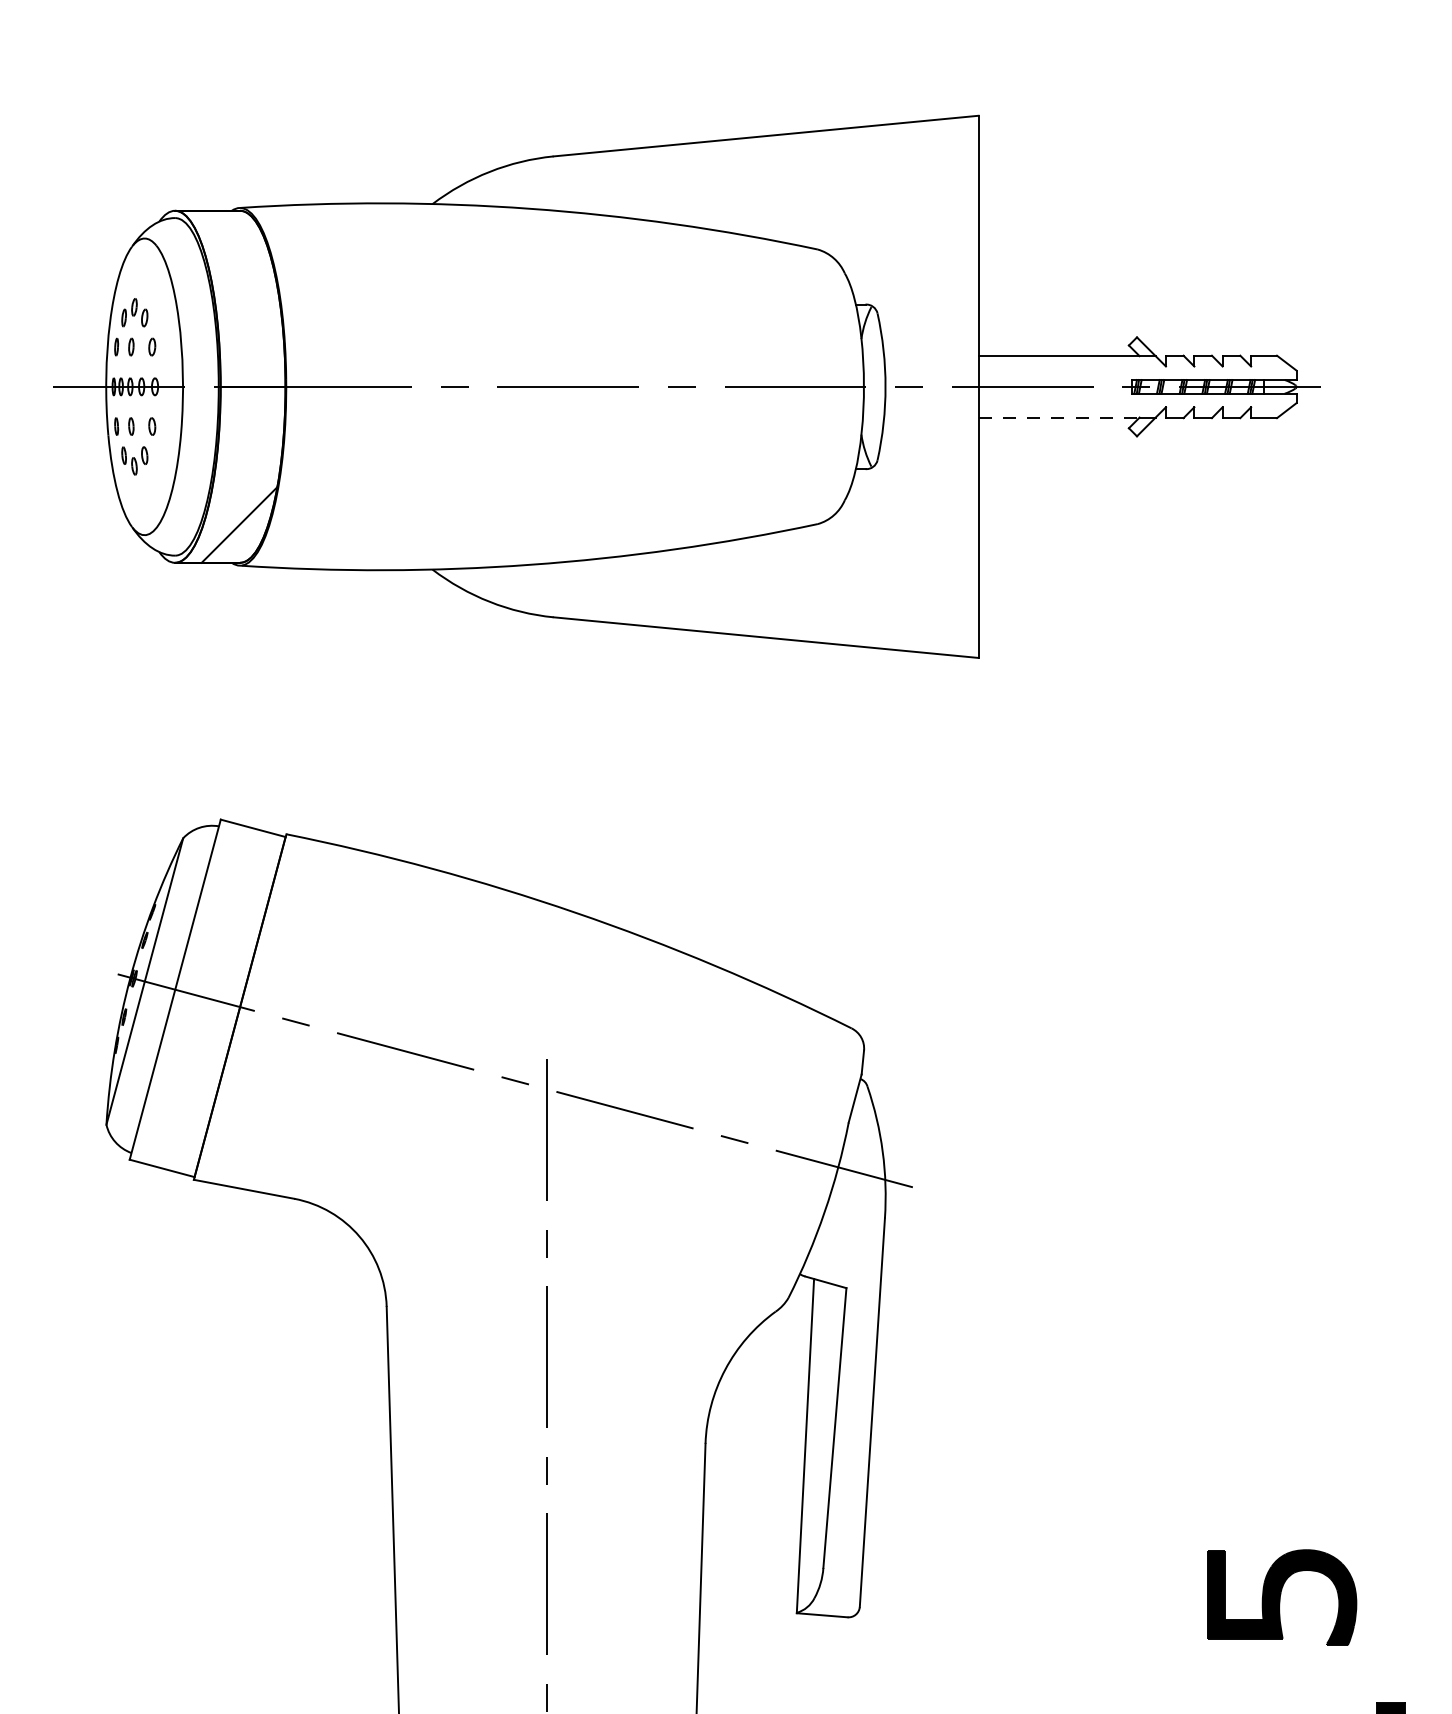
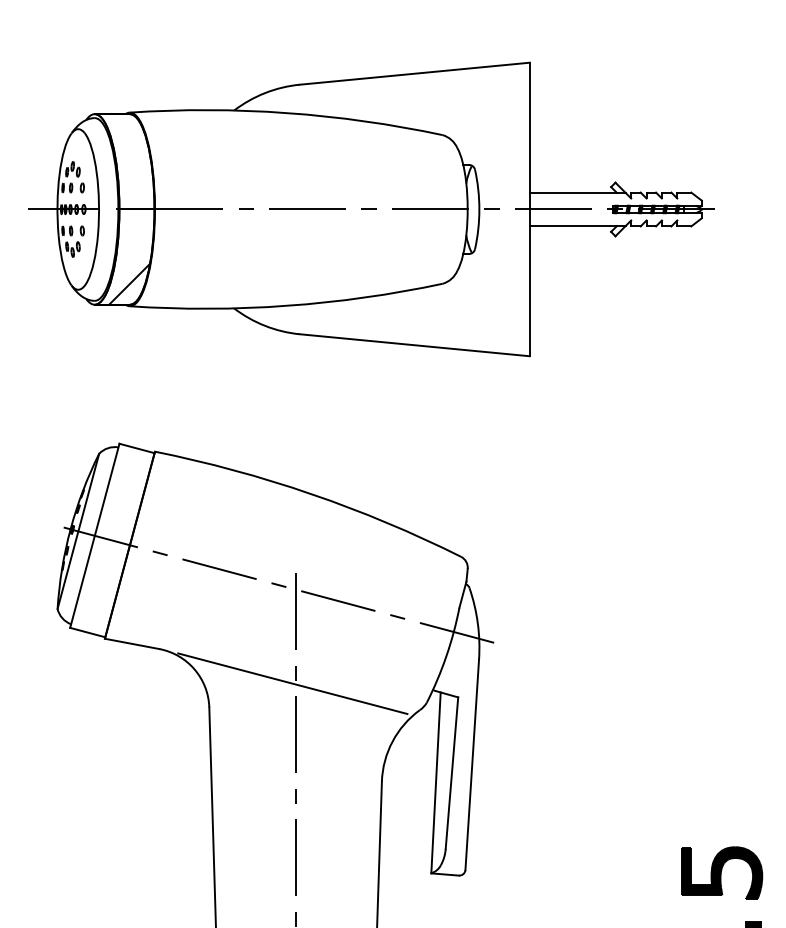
line: (1059, 418) -> (573, 226), dashed -> solid
line: (540, 1262) -> (292, 683), added
part: (1282, 1596) -> (722, 872), moved

